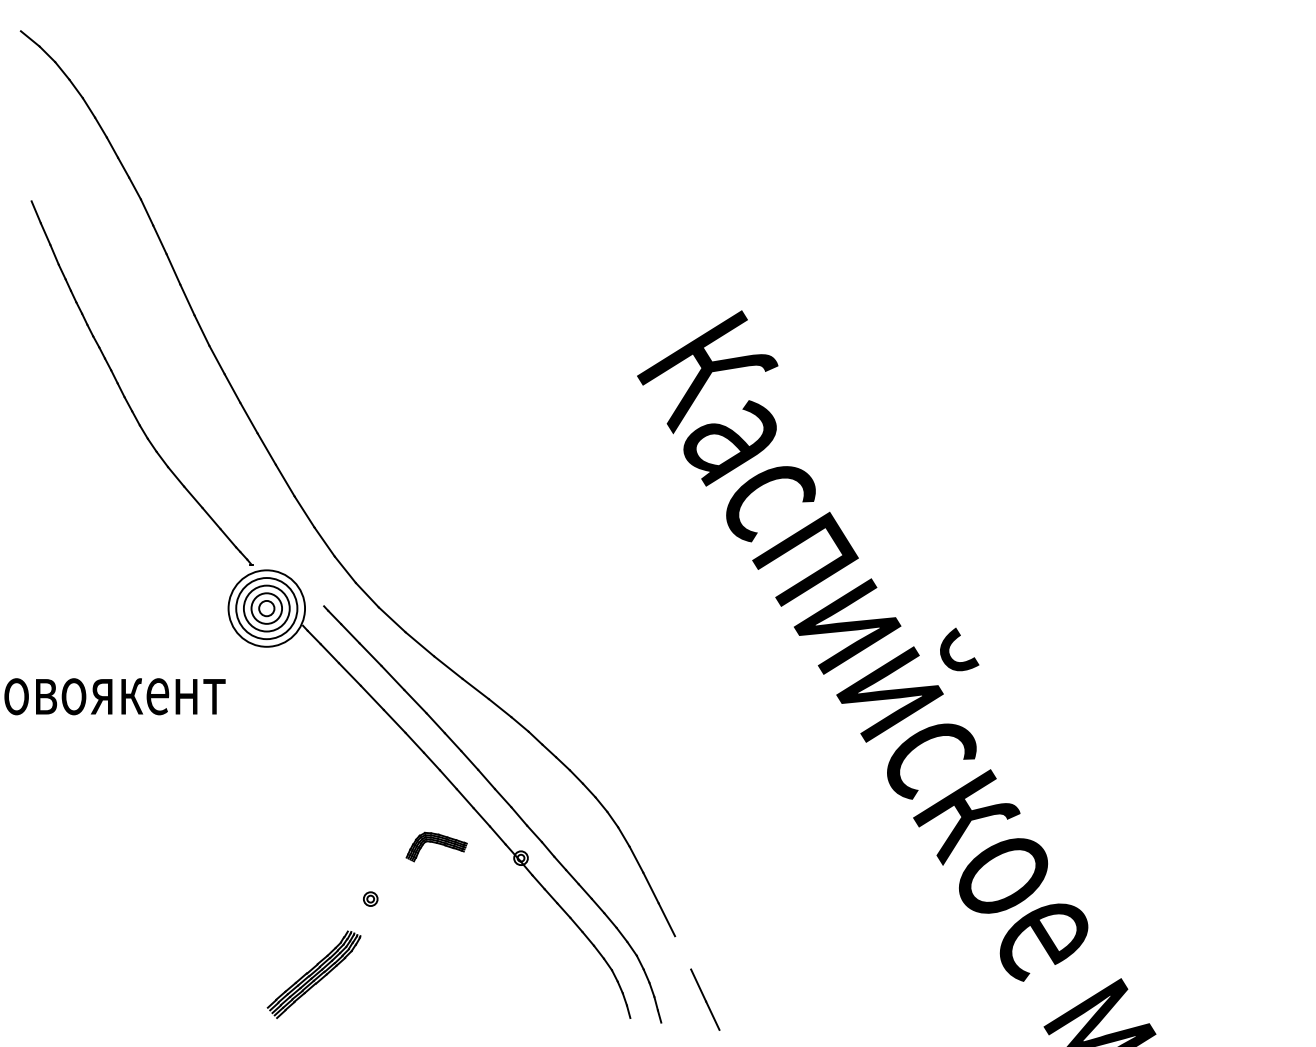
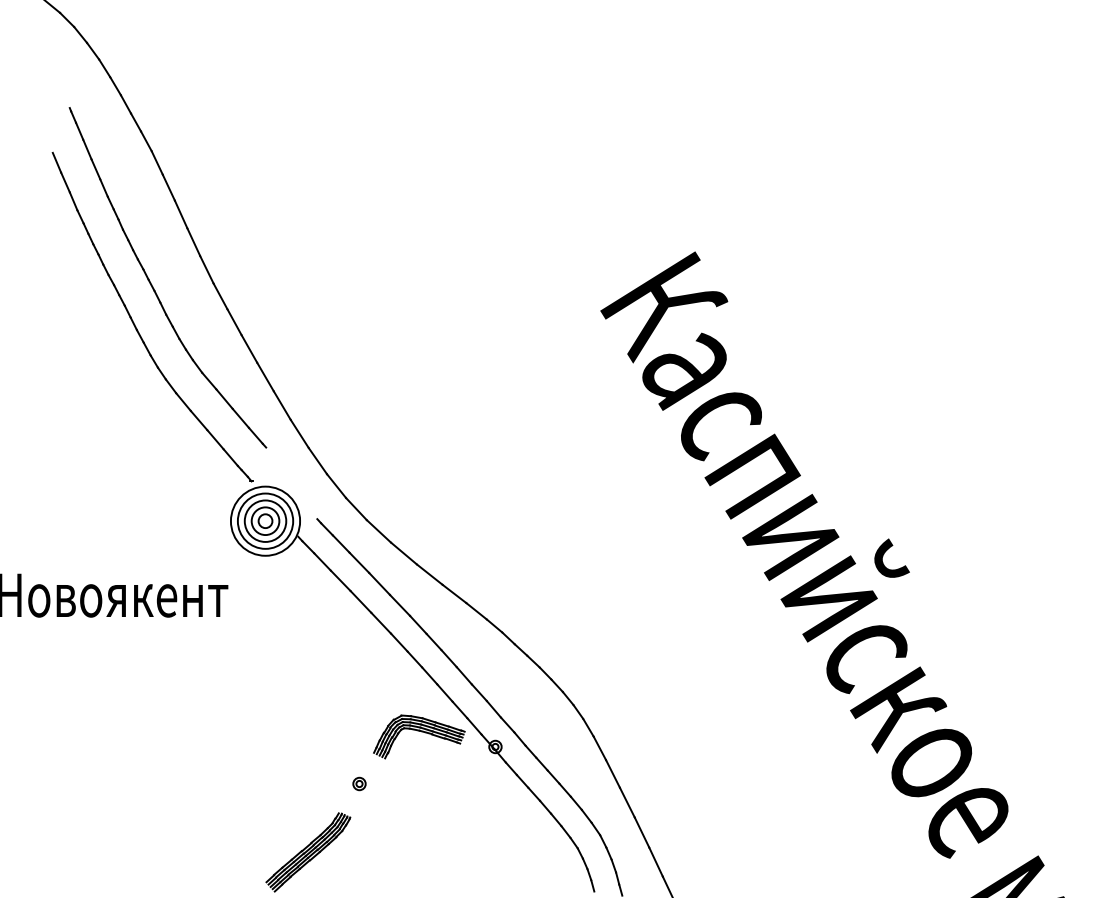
part: (142, 348) -> (153, 285), added
part: (436, 846) -> (419, 736), size x1.67
line: (683, 952) -> (642, 832), added

